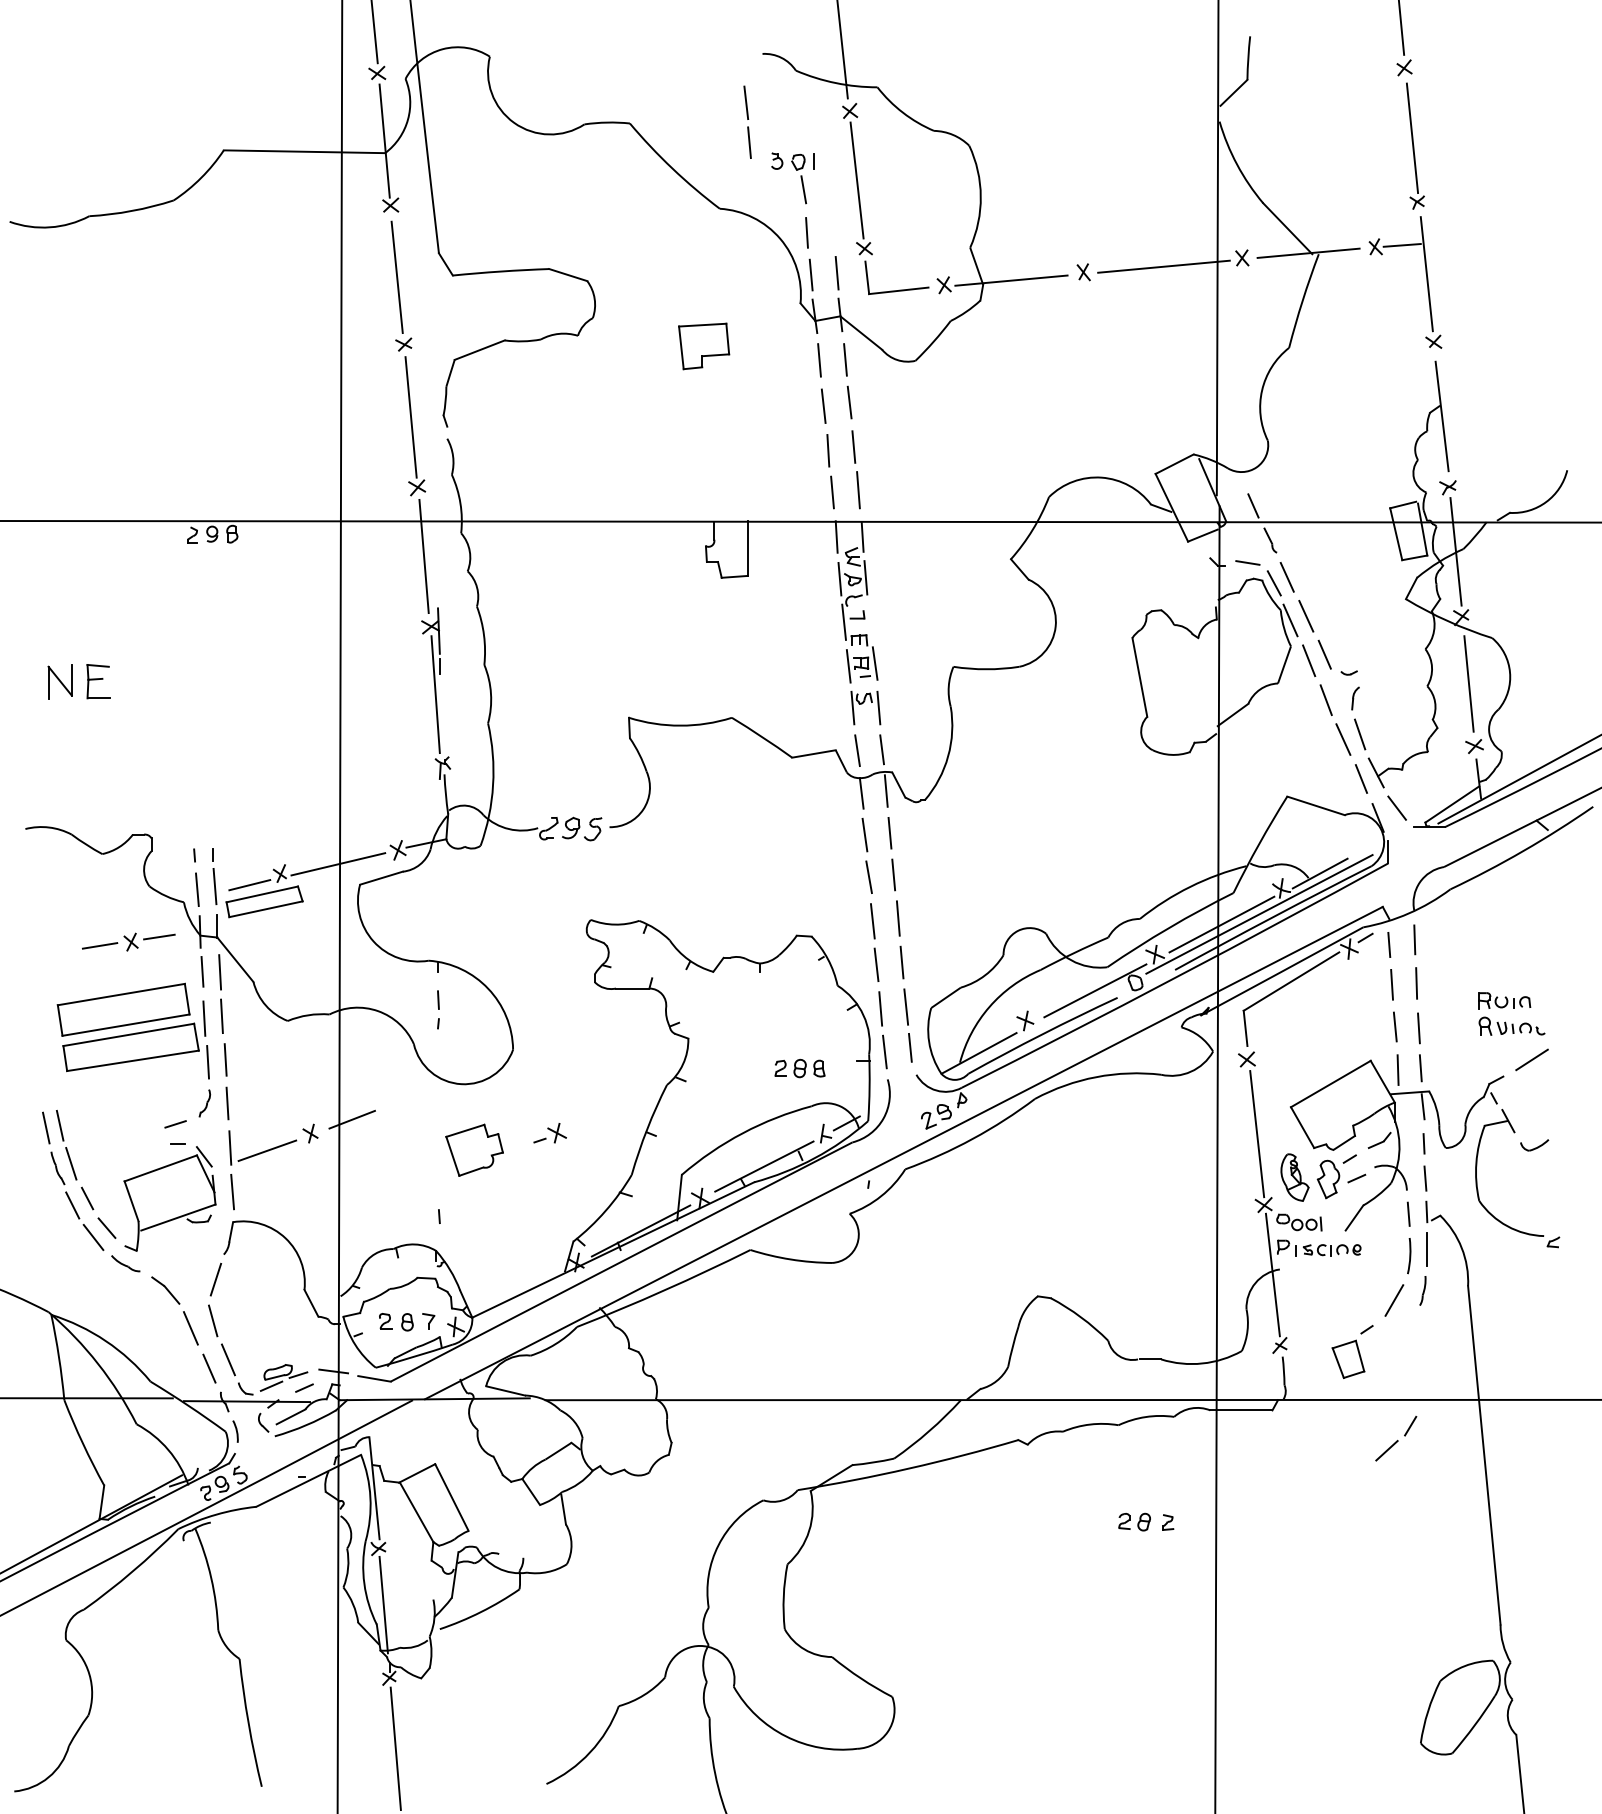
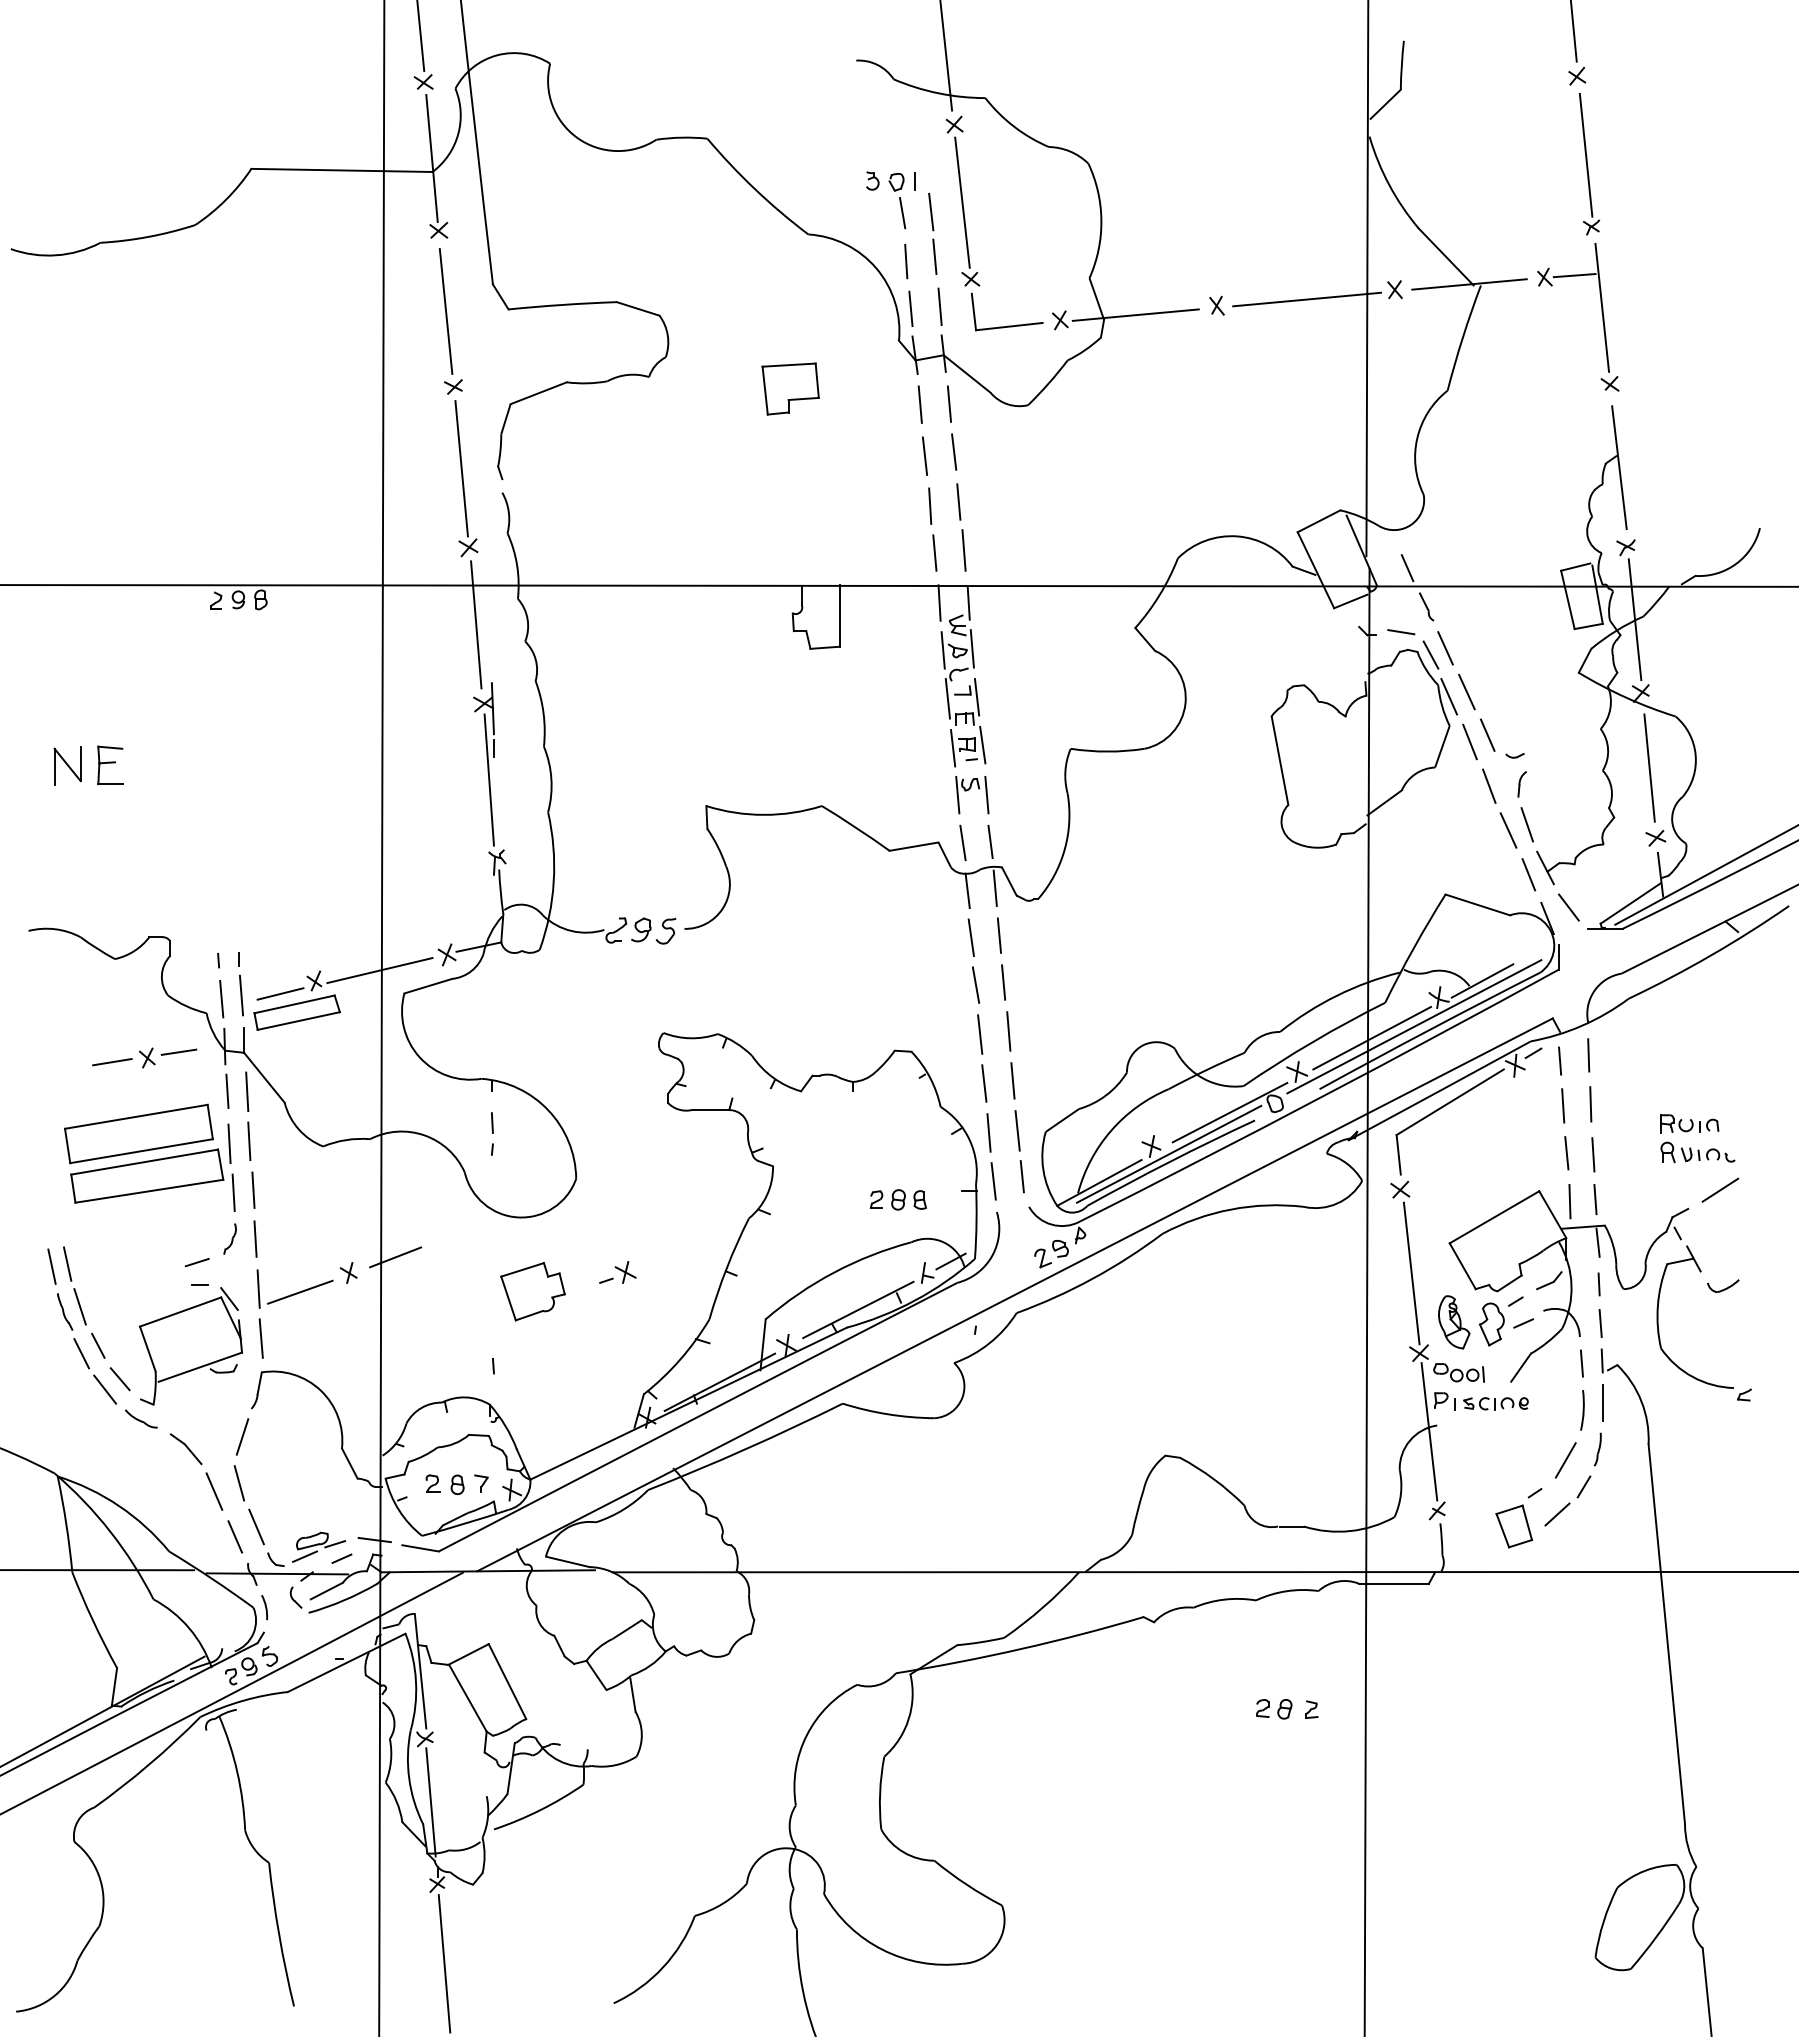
part: (747, 121) -> (932, 233), moved
line: (869, 620) -> (976, 696), added
line: (1041, 1027) -> (1169, 1153), added
part: (1396, 1438) -> (1568, 1500), moved

